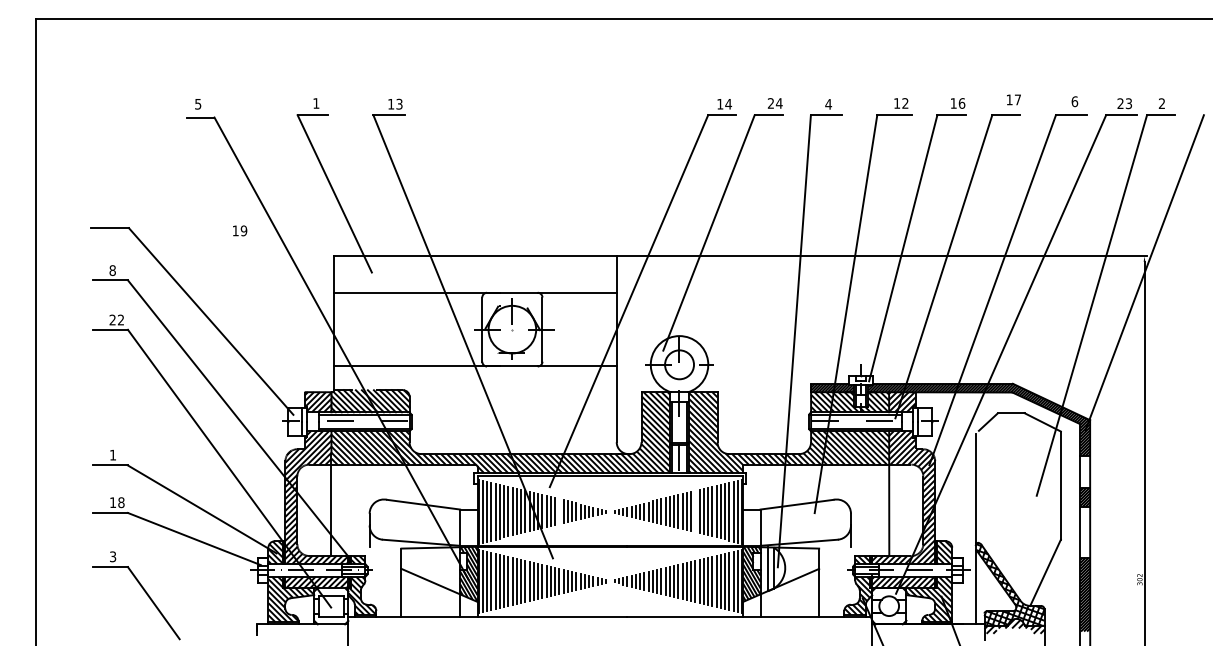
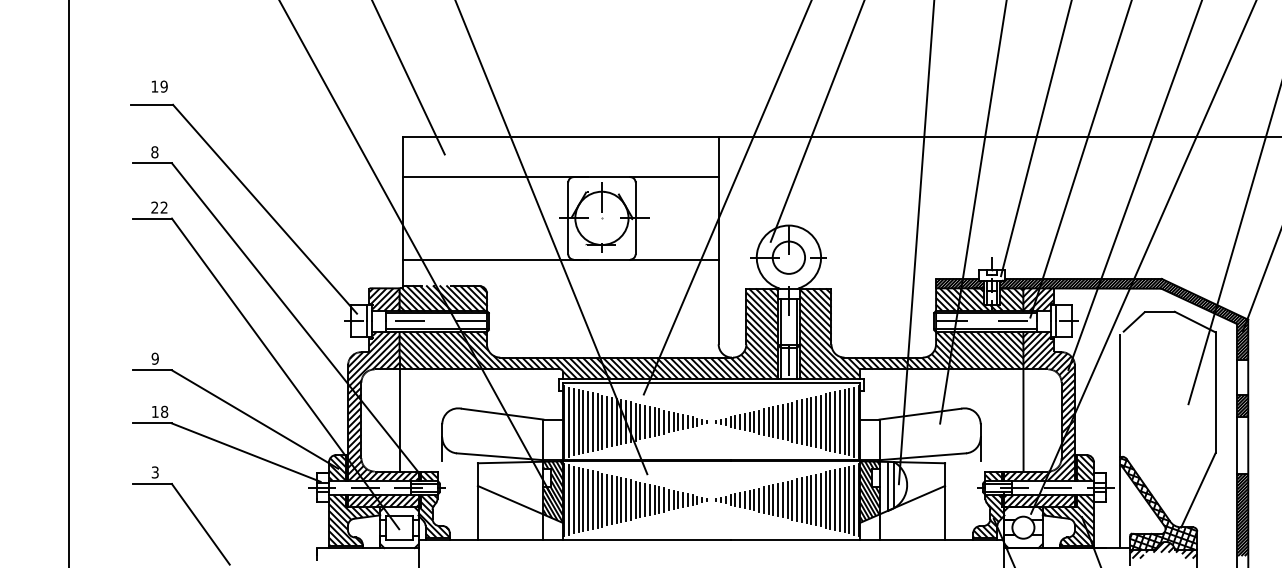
text: (240, 230) -> (160, 86), moved
text: (112, 454) -> (154, 358), 1 -> 9
line: (559, 511) -> (654, 421), added
line: (695, 511) -> (806, 421), added

